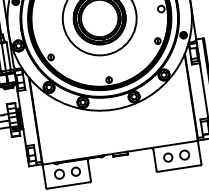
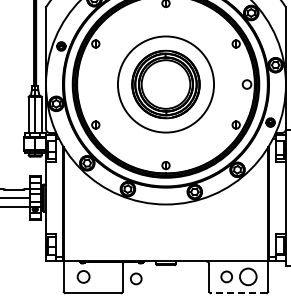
part: (184, 154) -> (248, 276), size x1.4
line: (179, 168) -> (238, 293), solid -> dashed
circle: (76, 171) -> (136, 278), moved

